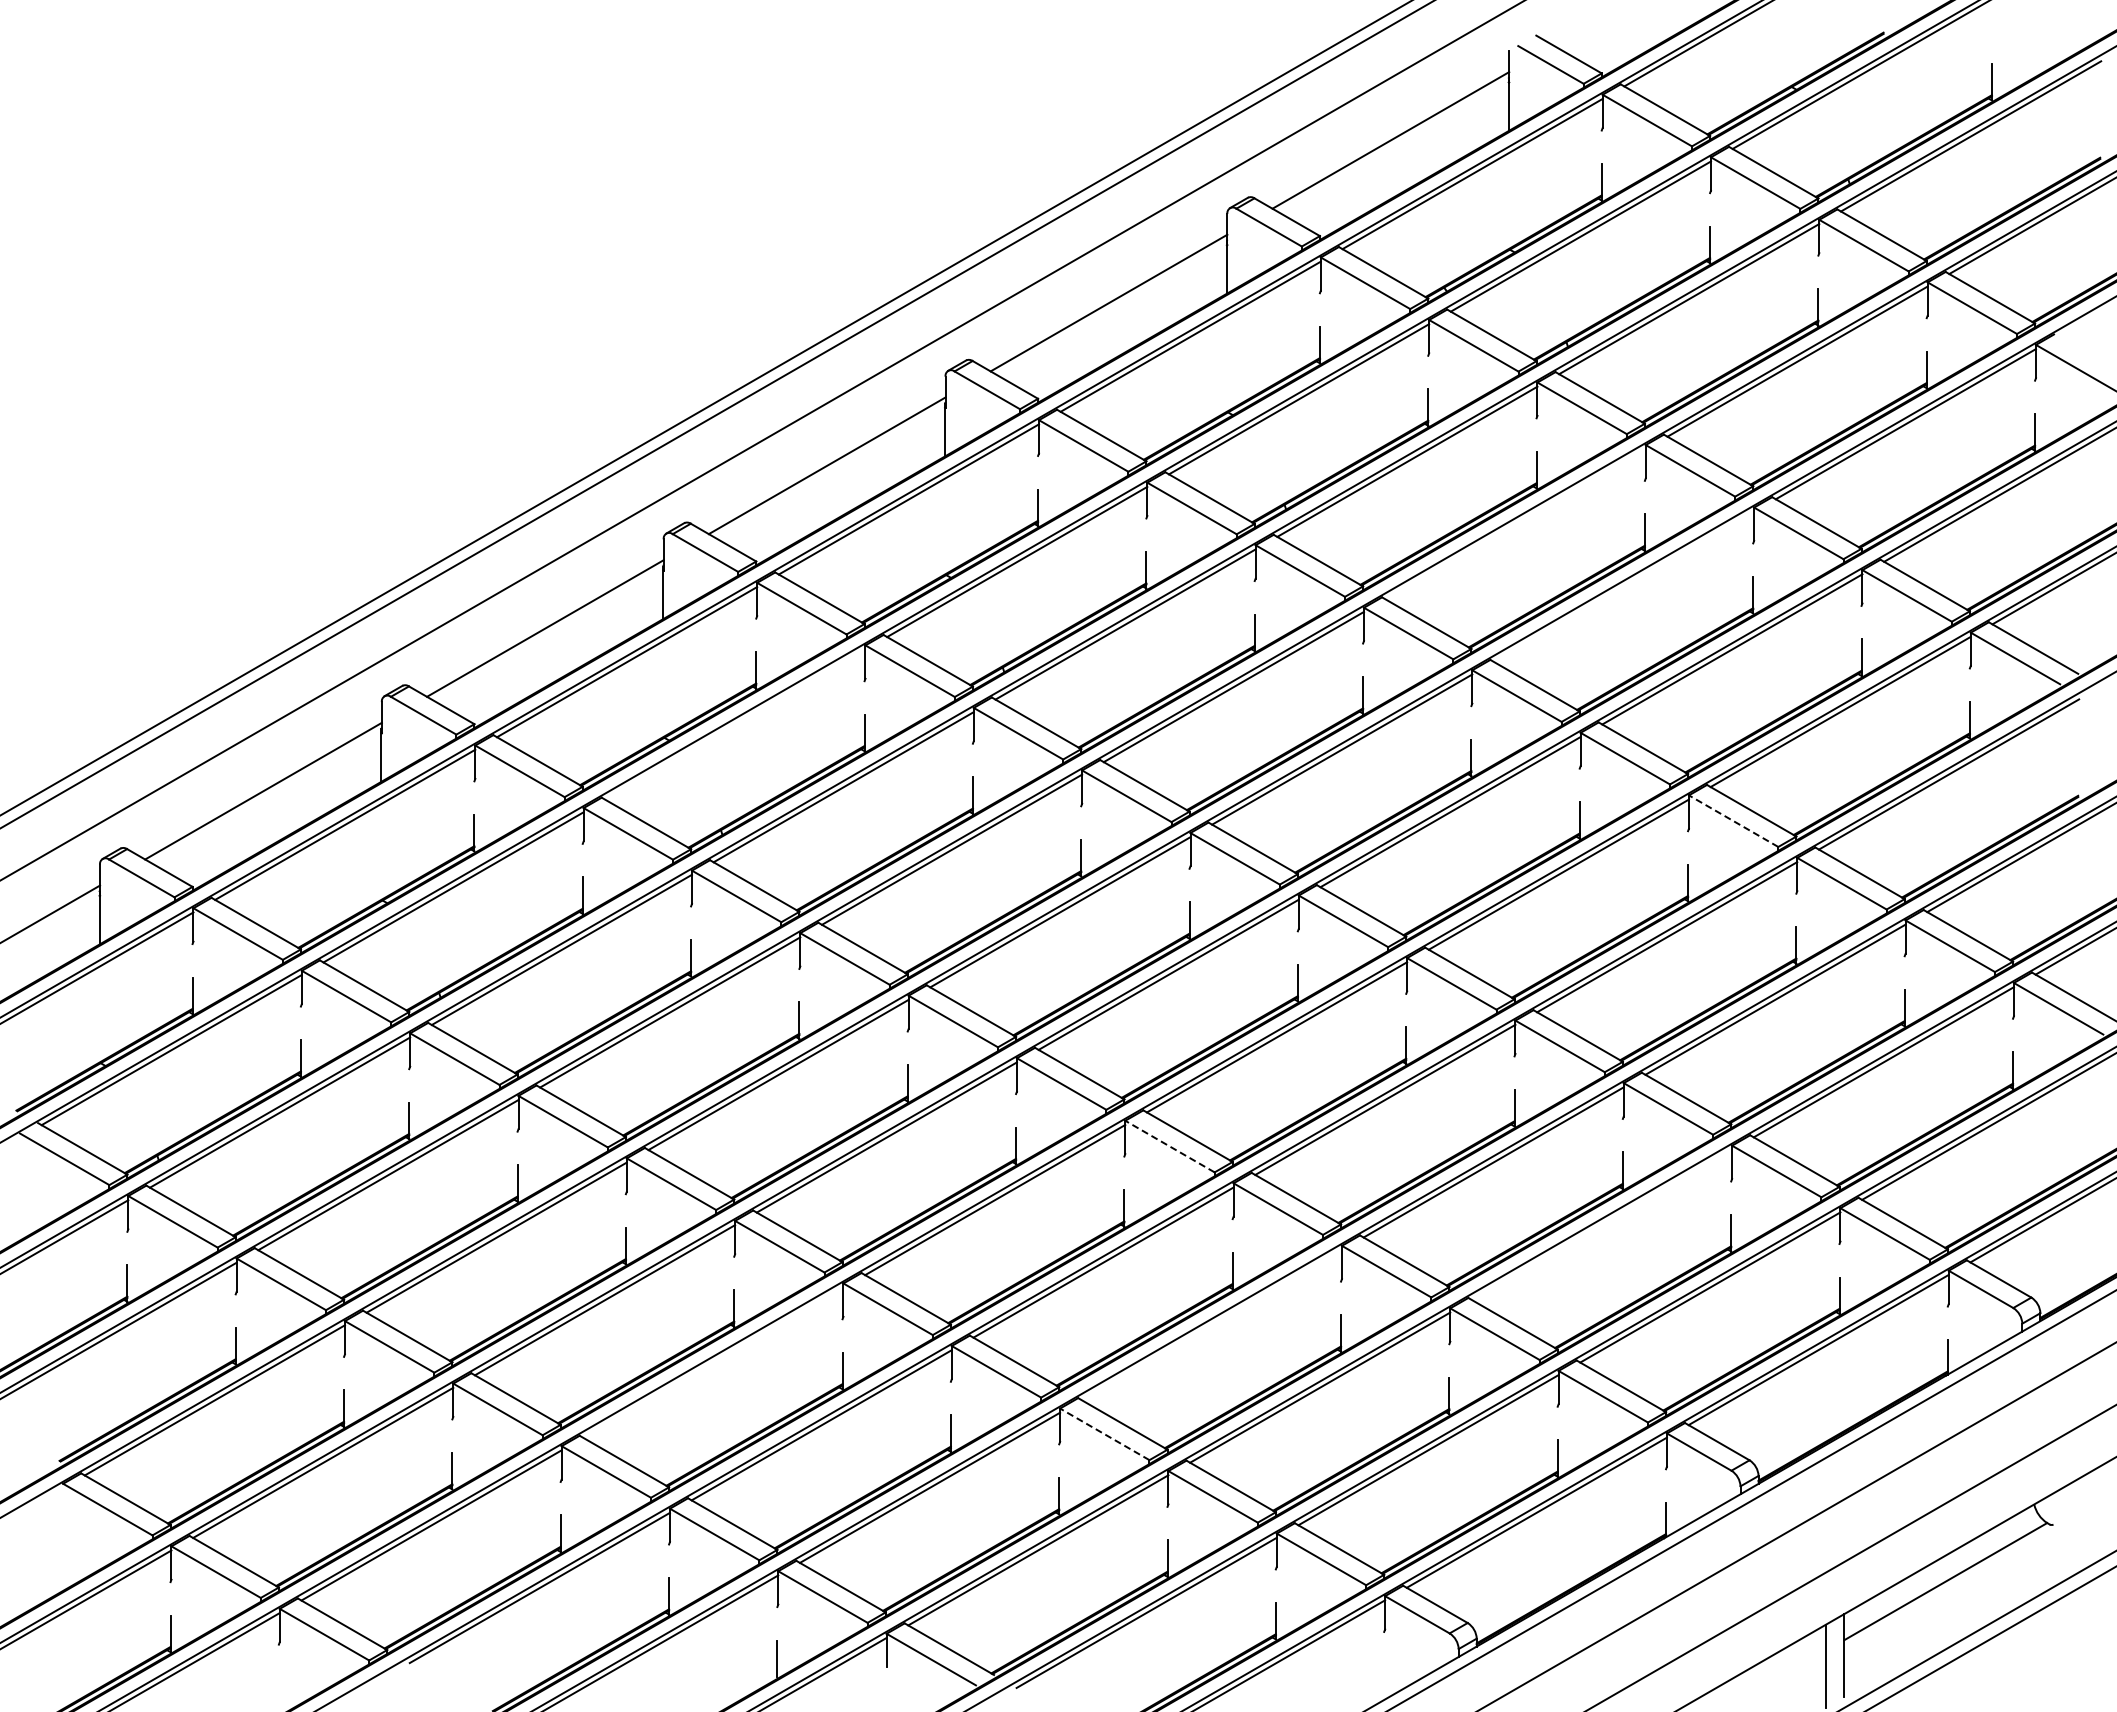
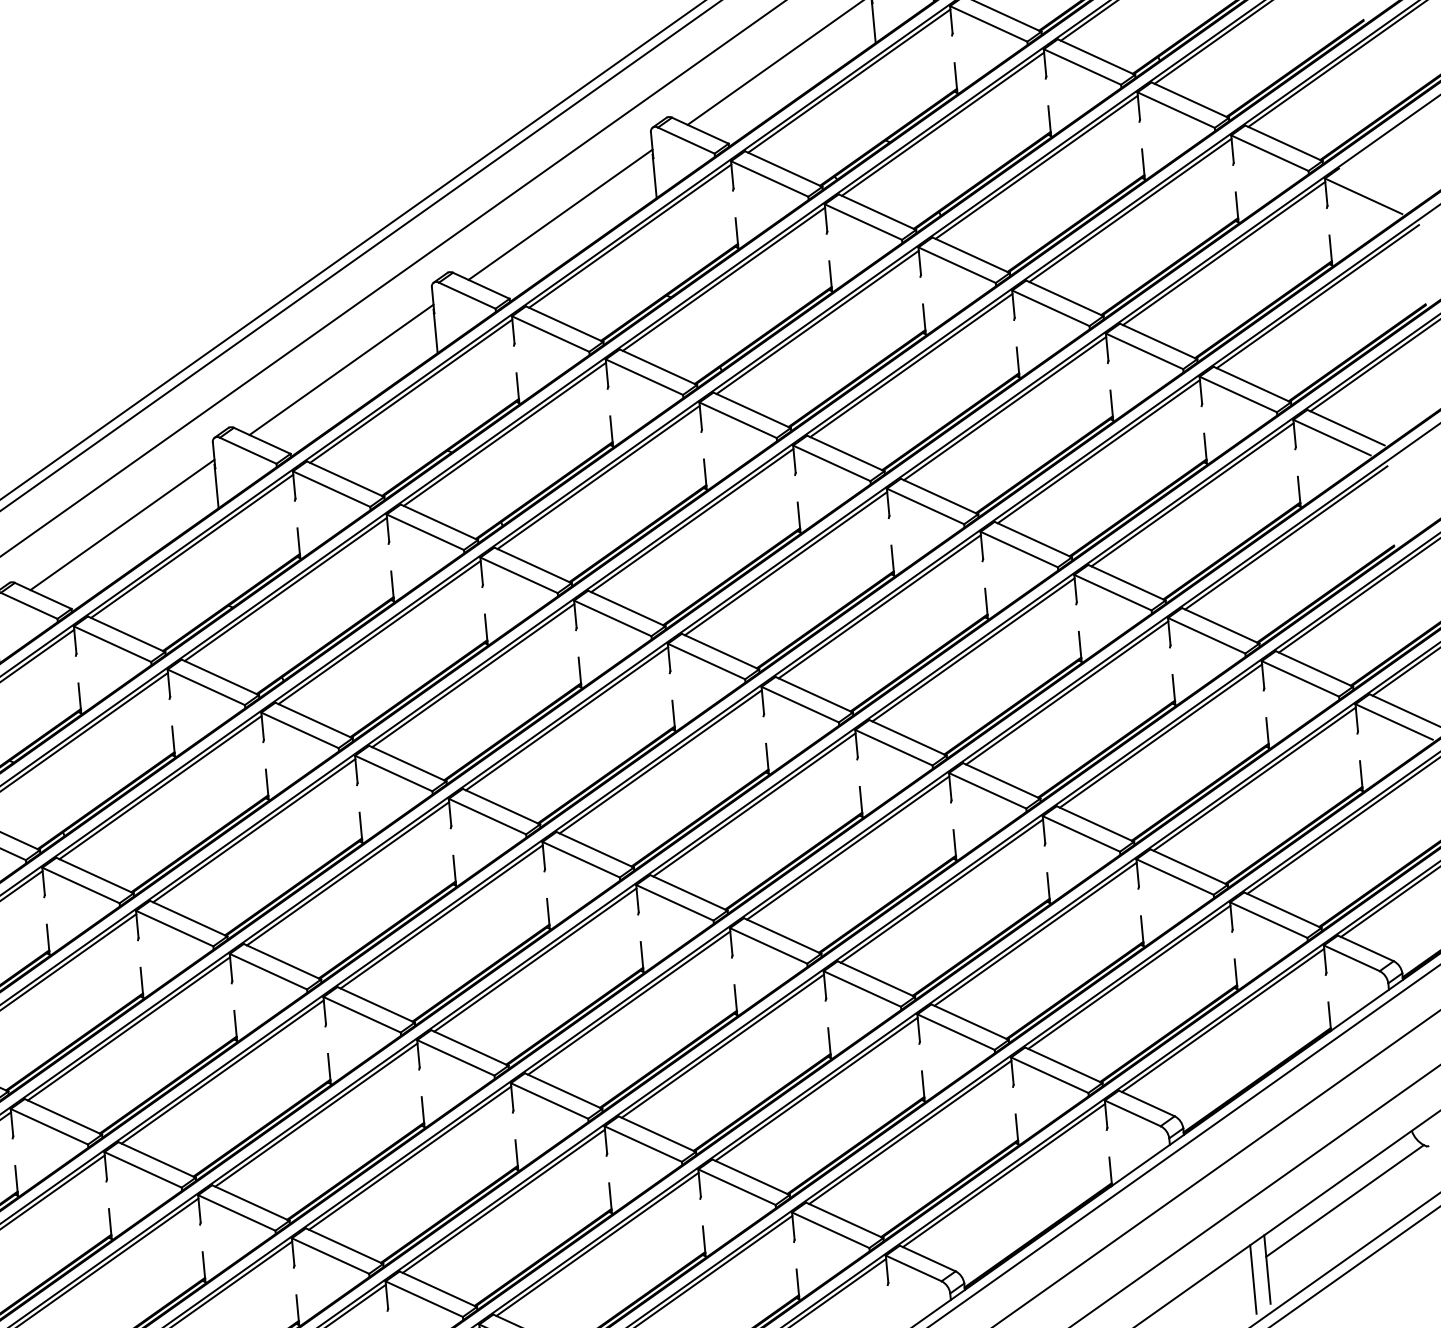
line: (1515, 524) -> (911, 365), added
line: (1623, 586) -> (1004, 408), added
line: (735, 724) -> (285, 589), added
line: (1733, 821) -> (1112, 592), dashed -> solid
line: (1169, 1146) -> (674, 902), dashed -> solid
line: (1601, 1224) -> (1035, 933), added
line: (1211, 1325) -> (722, 1046), added
line: (713, 1362) -> (316, 1114), added
line: (1104, 1434) -> (643, 1144), dashed -> solid

